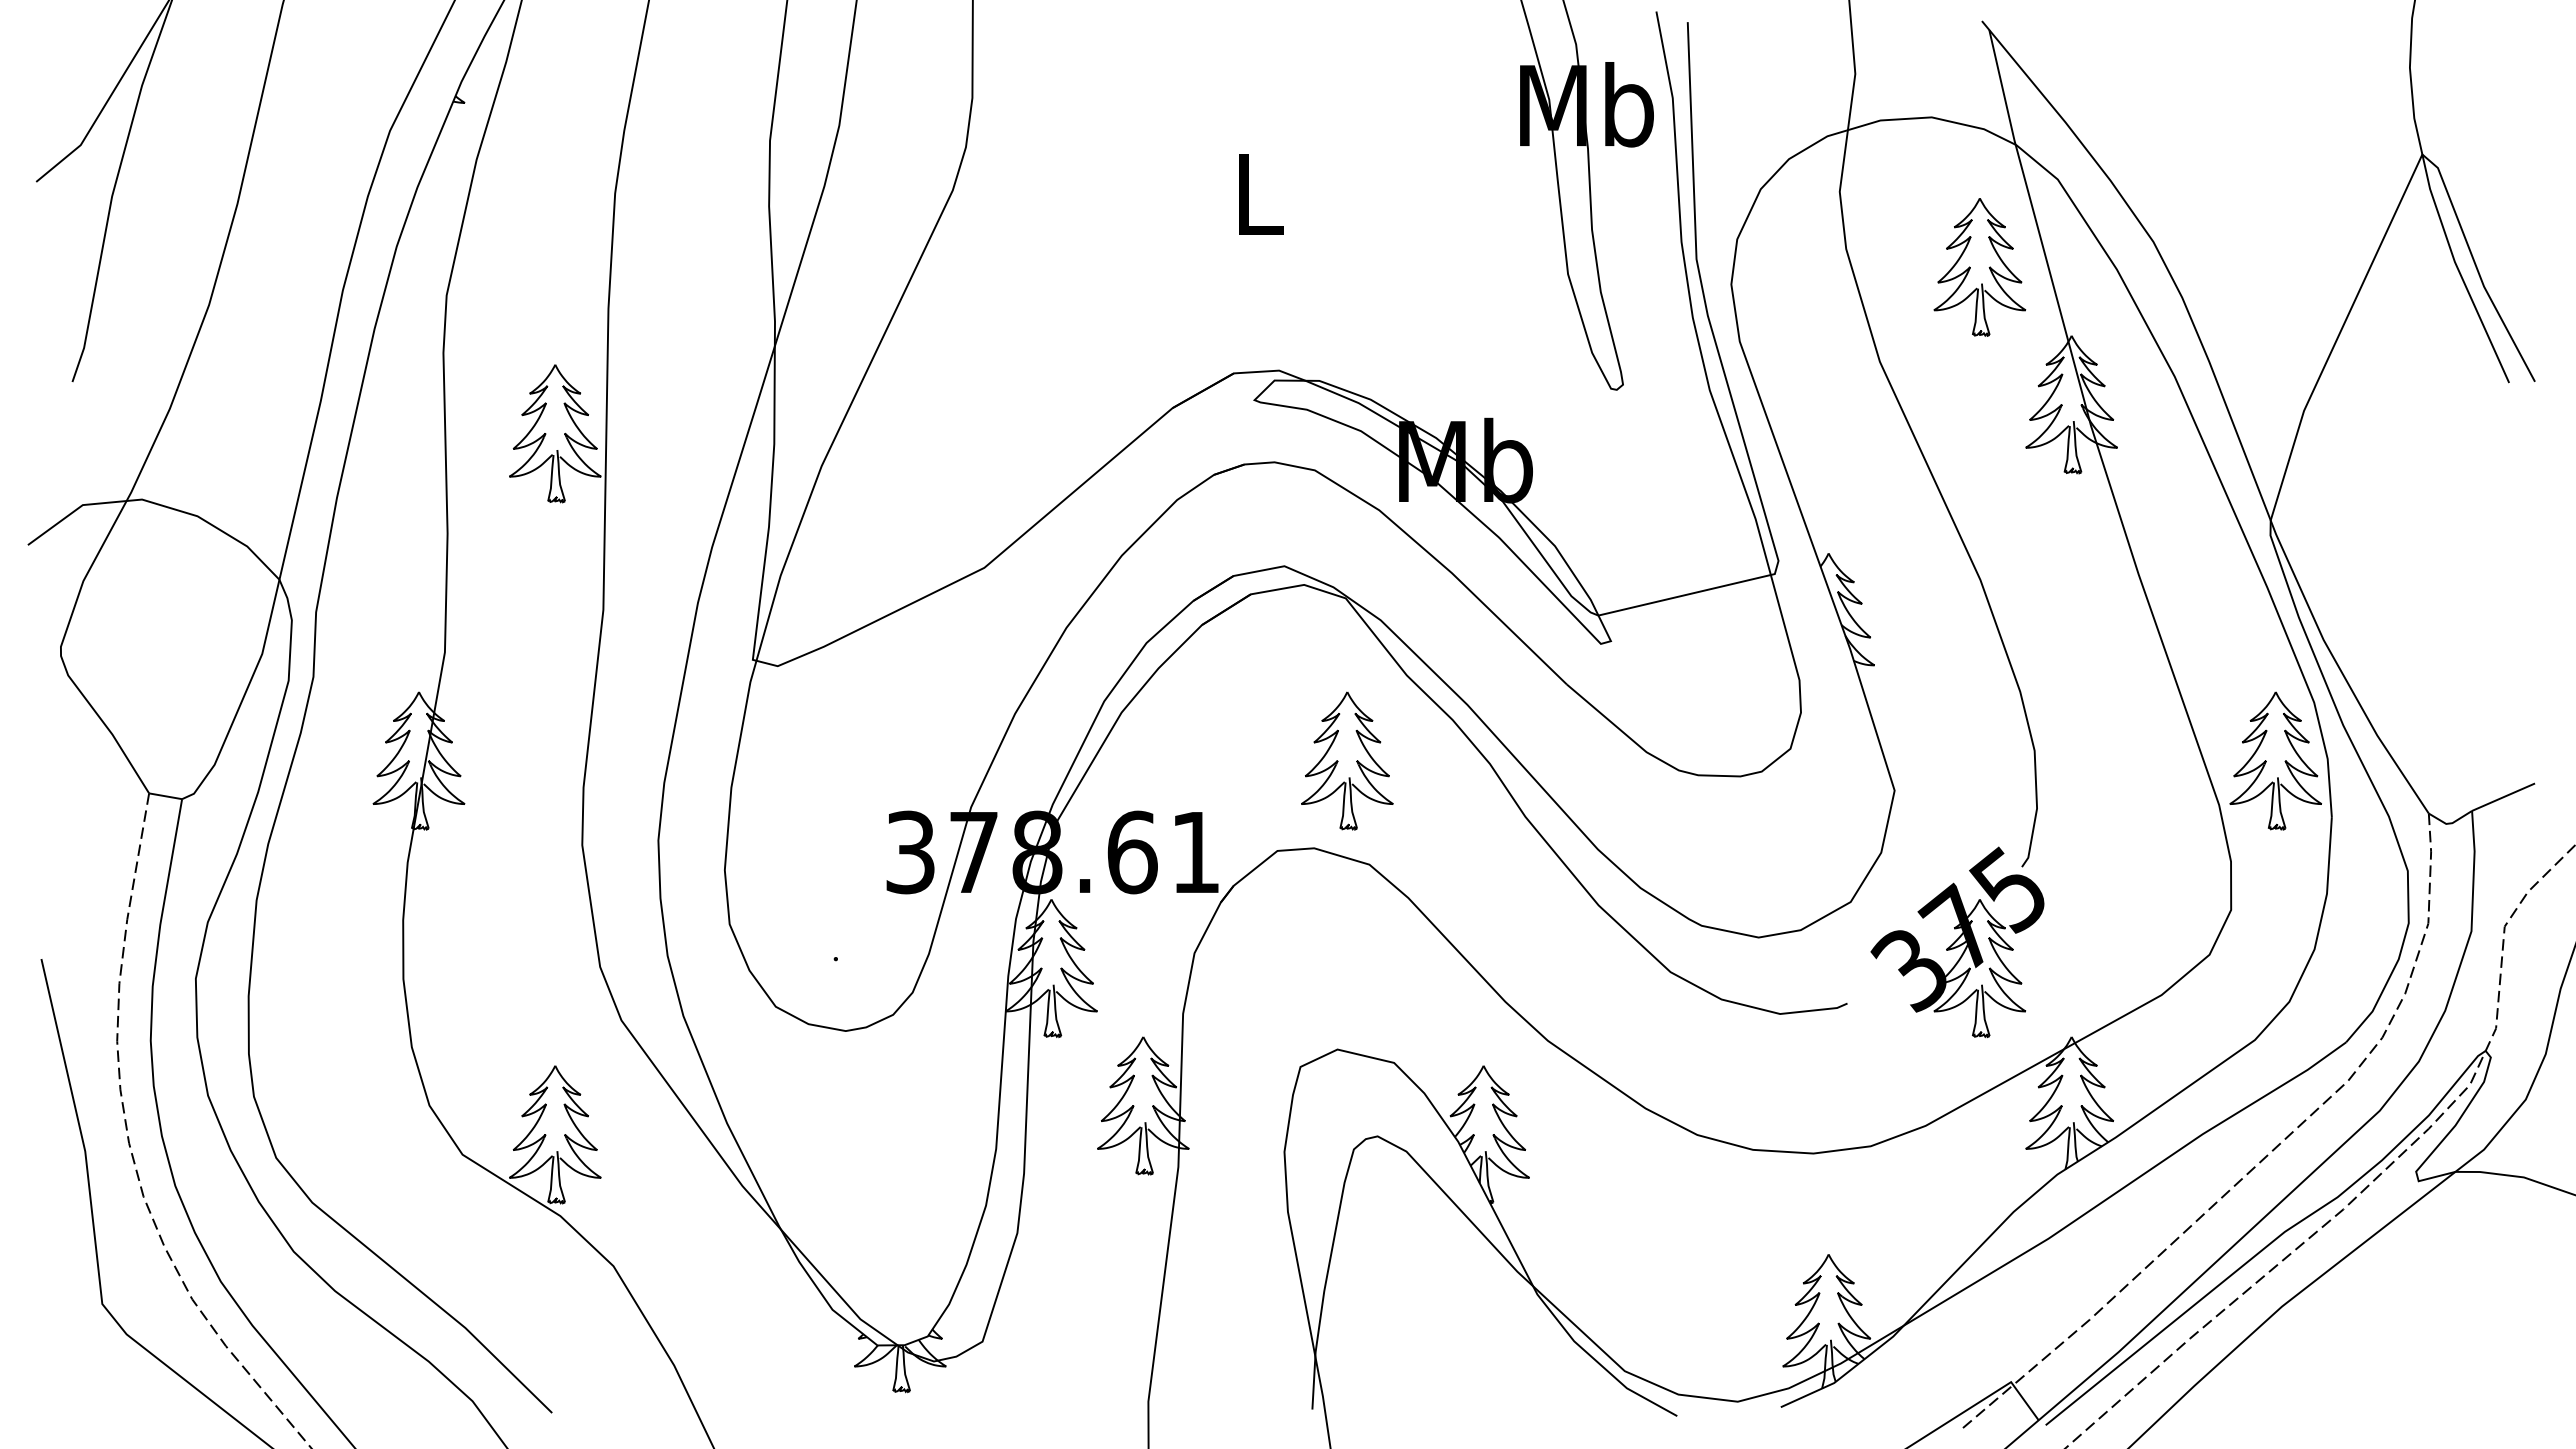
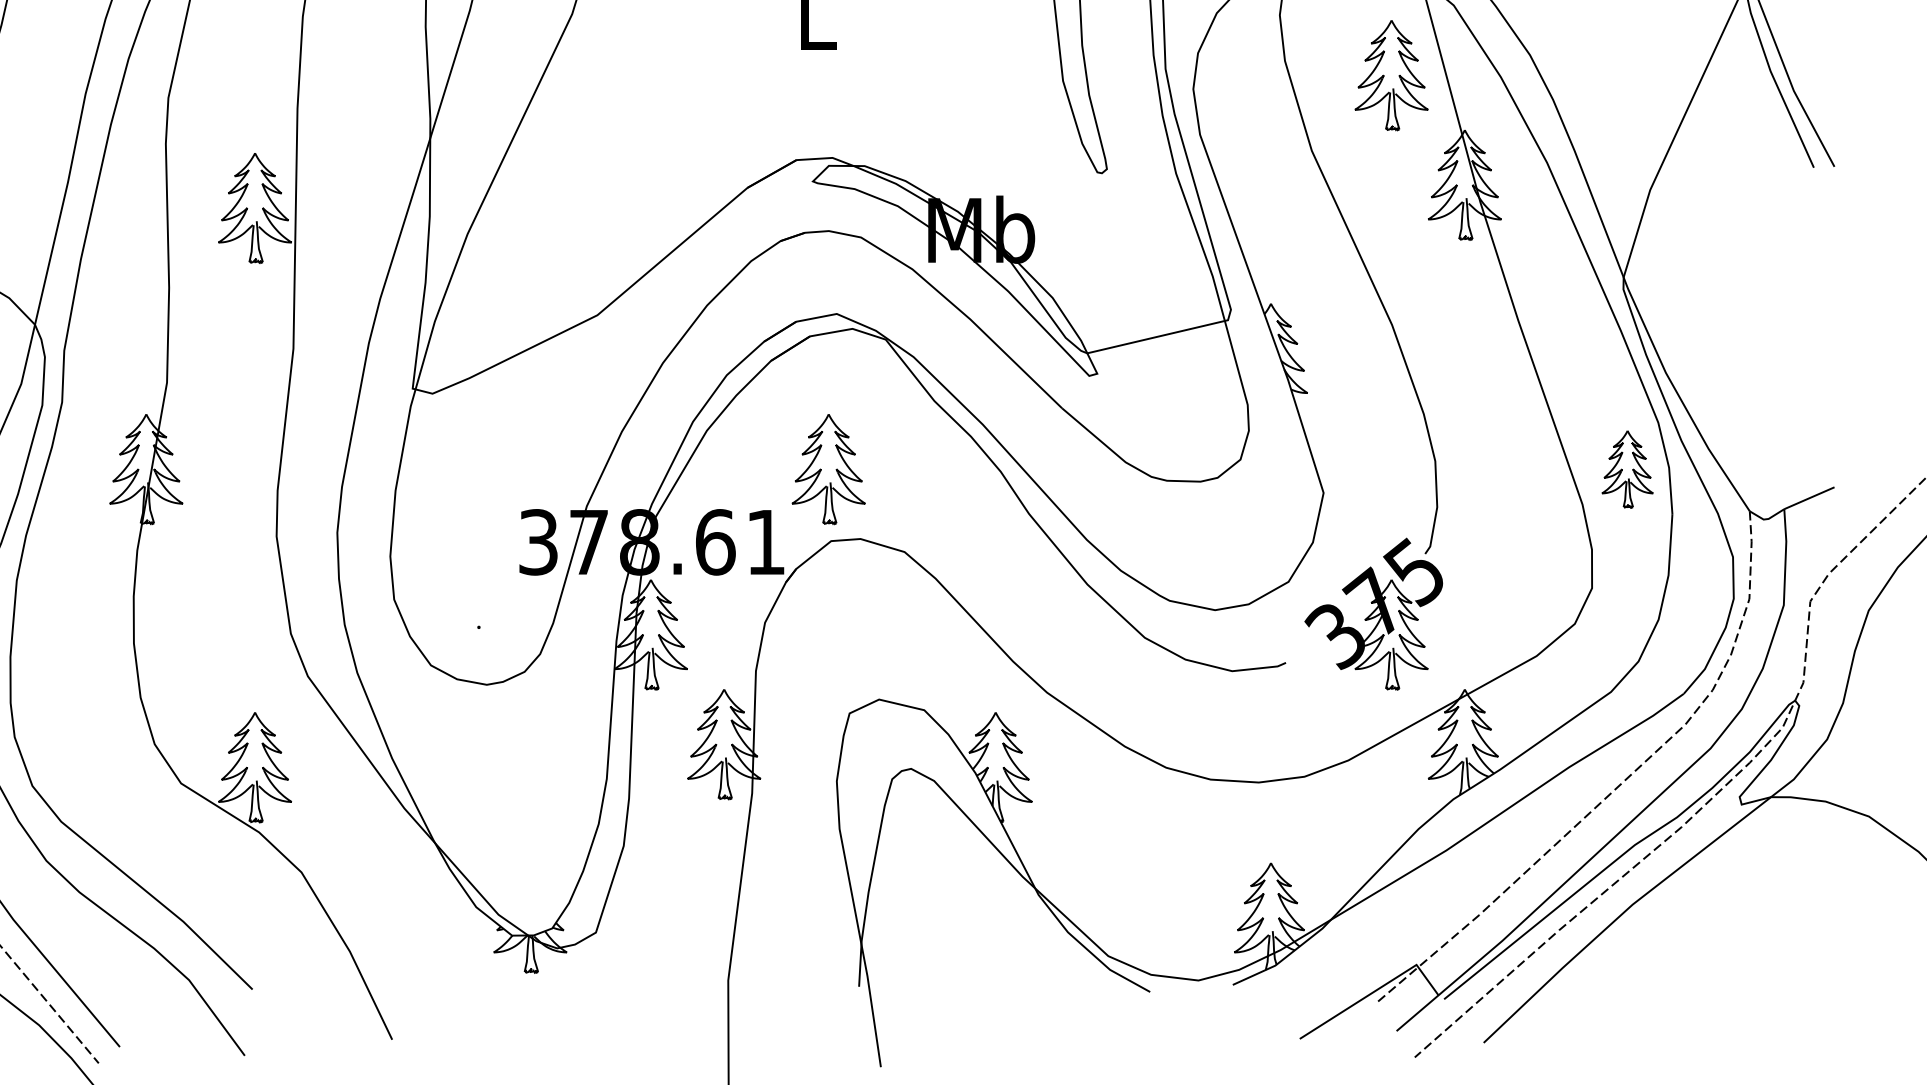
part: (1347, 760) -> (828, 468), moved
part: (2275, 760) -> (1627, 468), size x0.7

